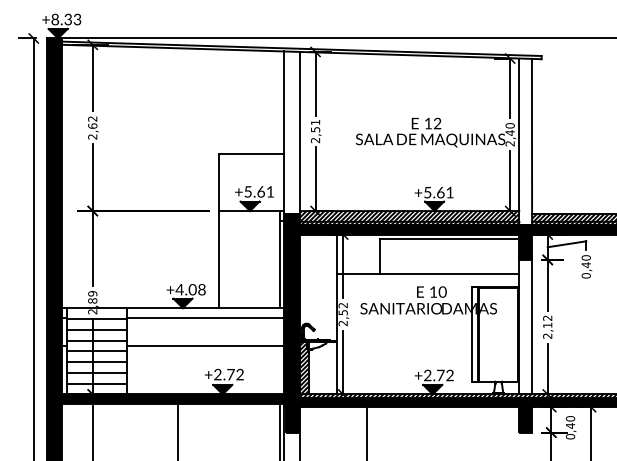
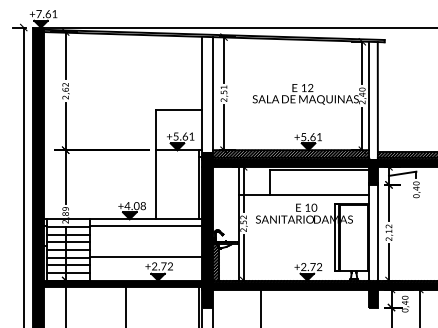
text: (66, 19) -> (47, 14), +8.33 -> +7.61
line: (205, 346) -> (145, 257), moved

